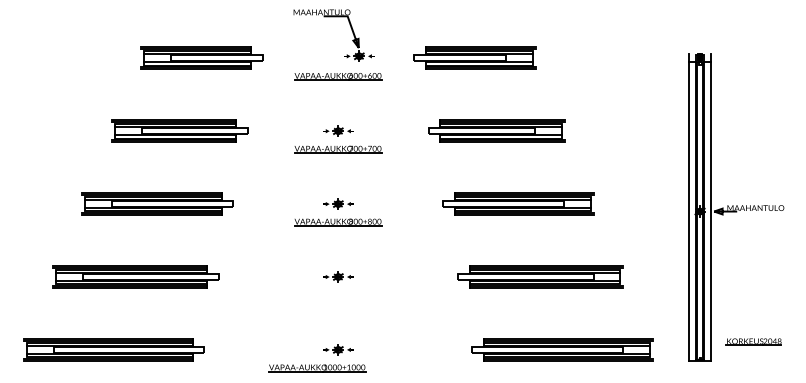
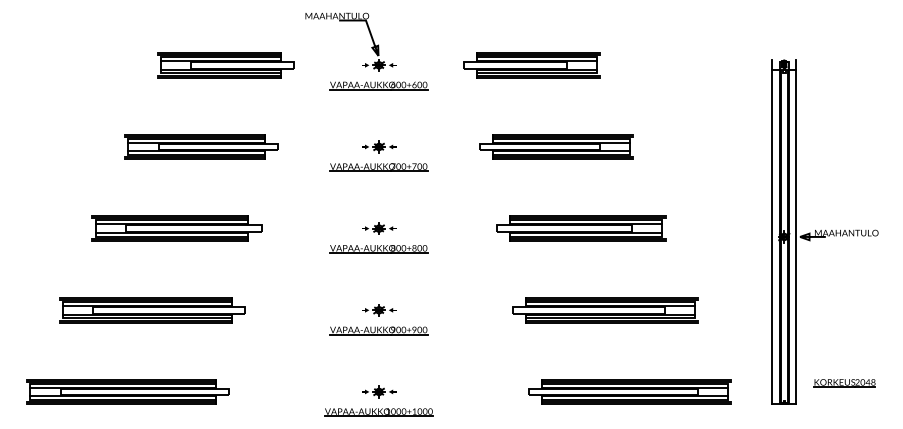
part: (333, 17) -> (350, 21), moved
part: (338, 295) -> (379, 331), added
part: (317, 368) -> (379, 412), moved

